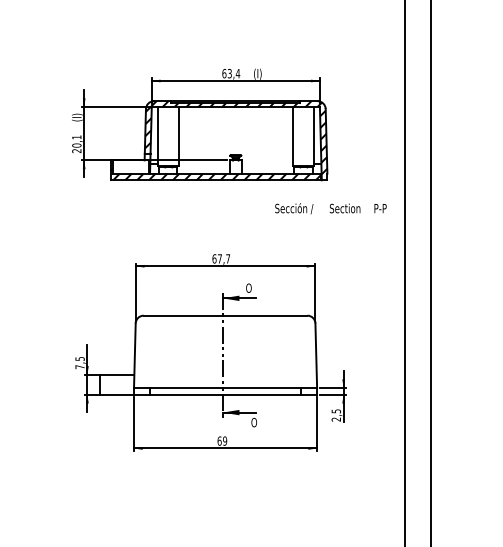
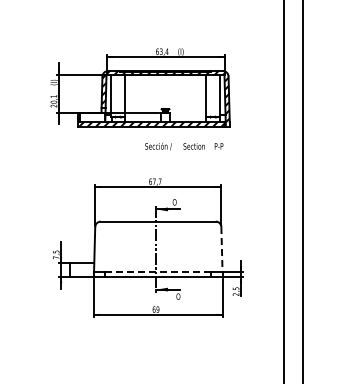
text: (331, 208) -> (184, 146), moved
line: (315, 355) -> (221, 249), solid -> dashed
line: (224, 388) -> (157, 272), solid -> dashed

